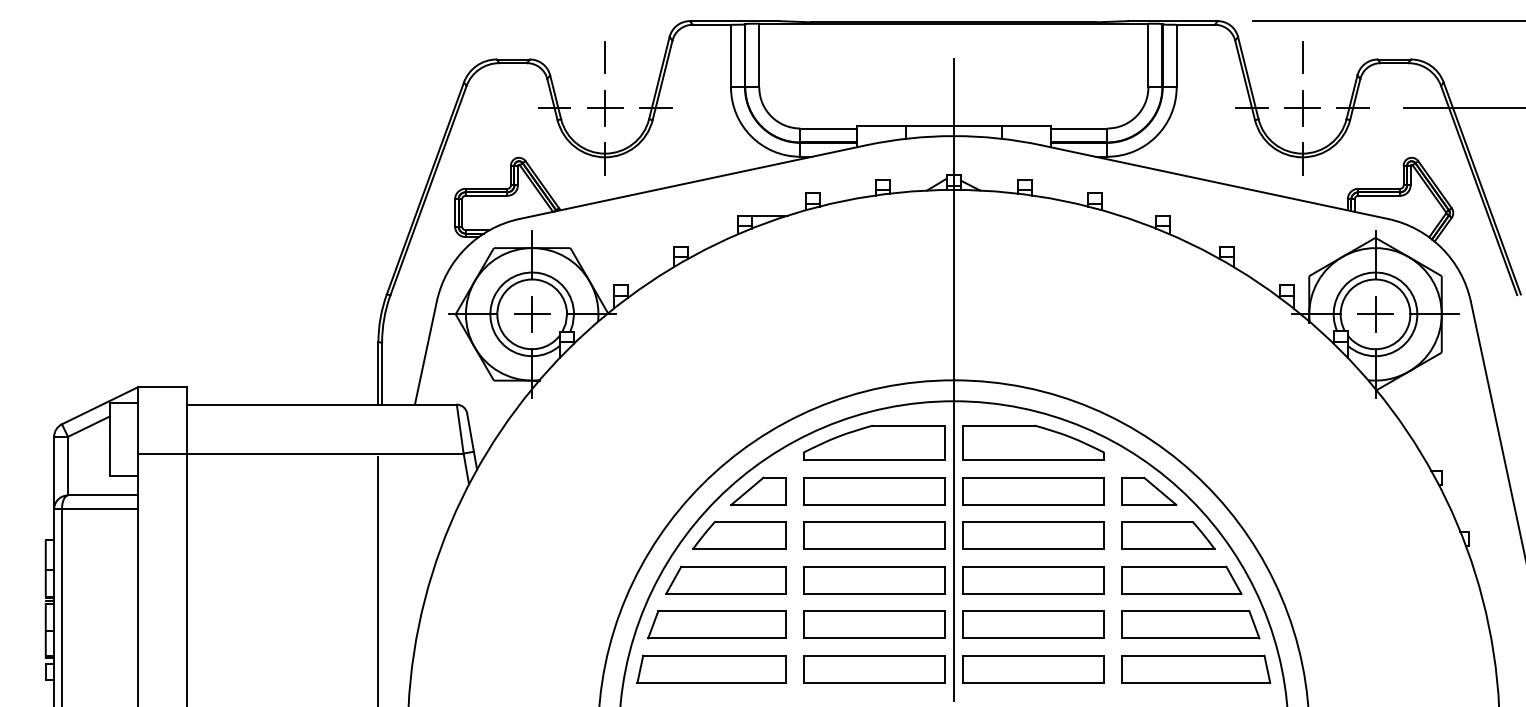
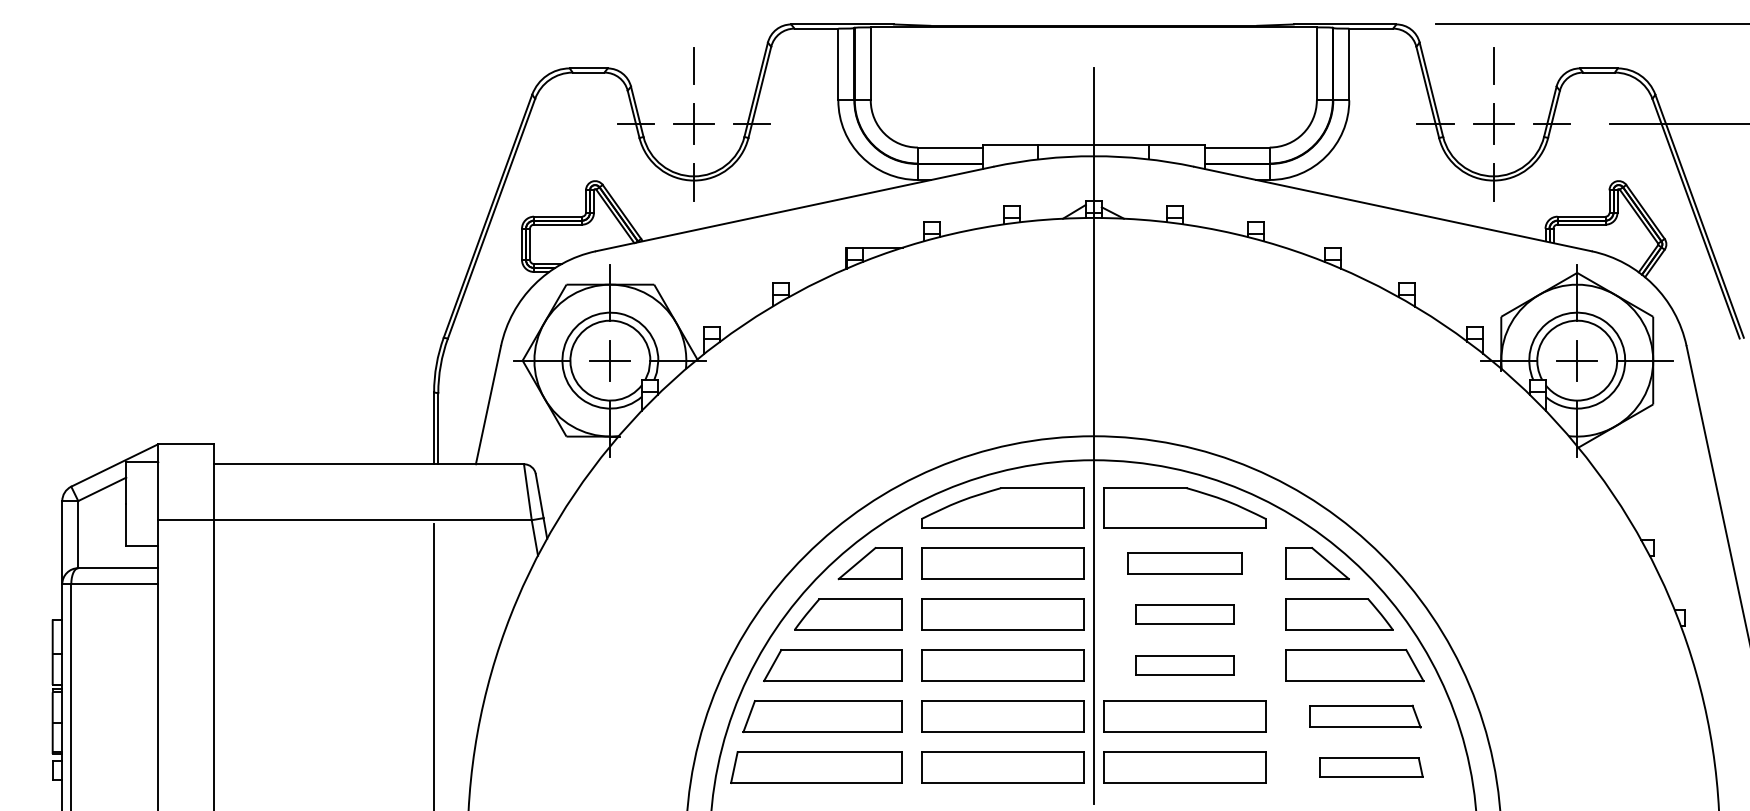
part: (1033, 491) -> (1185, 563), size x0.7
part: (1033, 535) -> (1185, 614), size x0.6
part: (1033, 580) -> (1185, 665), size x0.6
part: (1190, 624) -> (1365, 716), size x0.7
part: (1196, 668) -> (1372, 766), size x0.6

